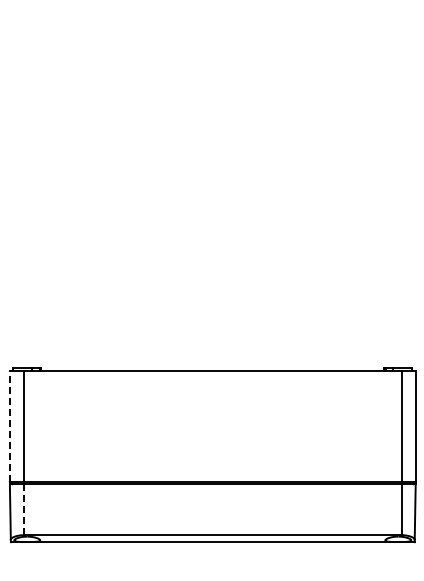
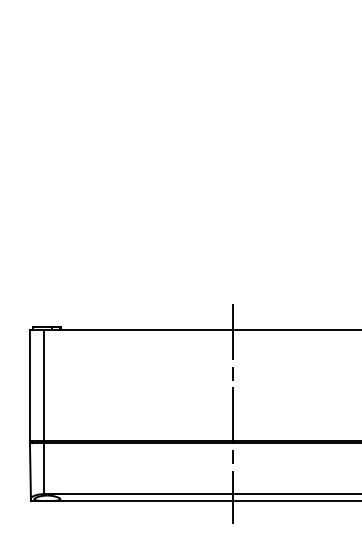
line: (9, 426) -> (29, 385), dashed -> solid
line: (212, 455) -> (232, 414), added
line: (23, 510) -> (43, 469), dashed -> solid

